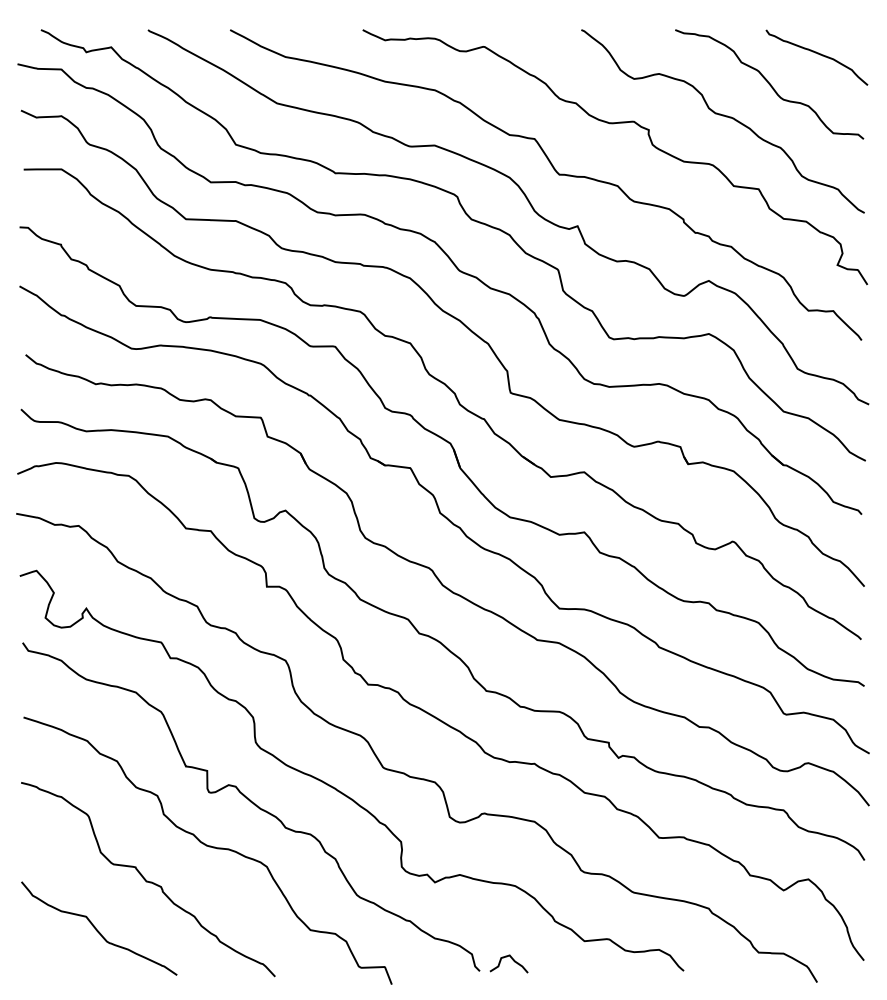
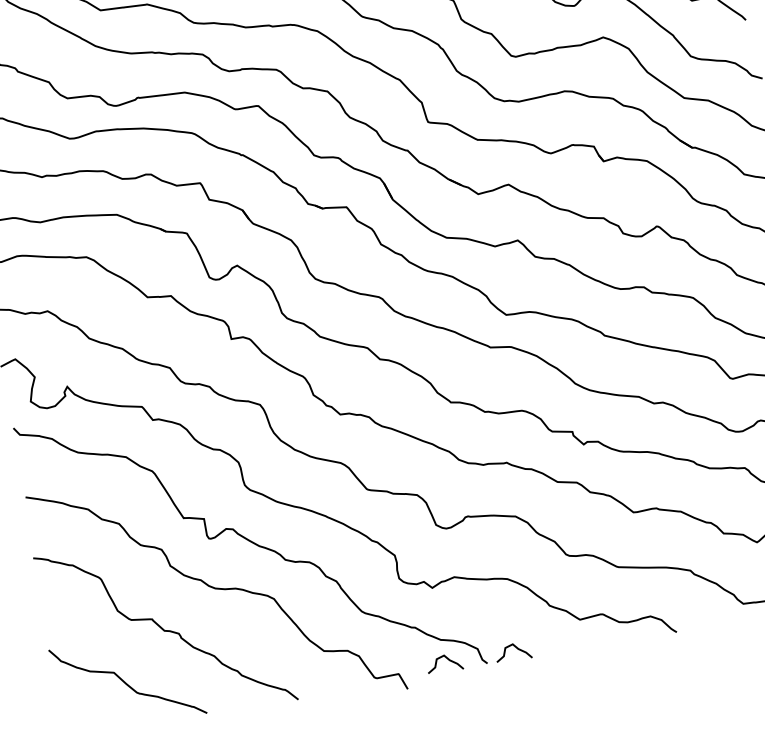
curve: (437, 959) -> (446, 659), added

